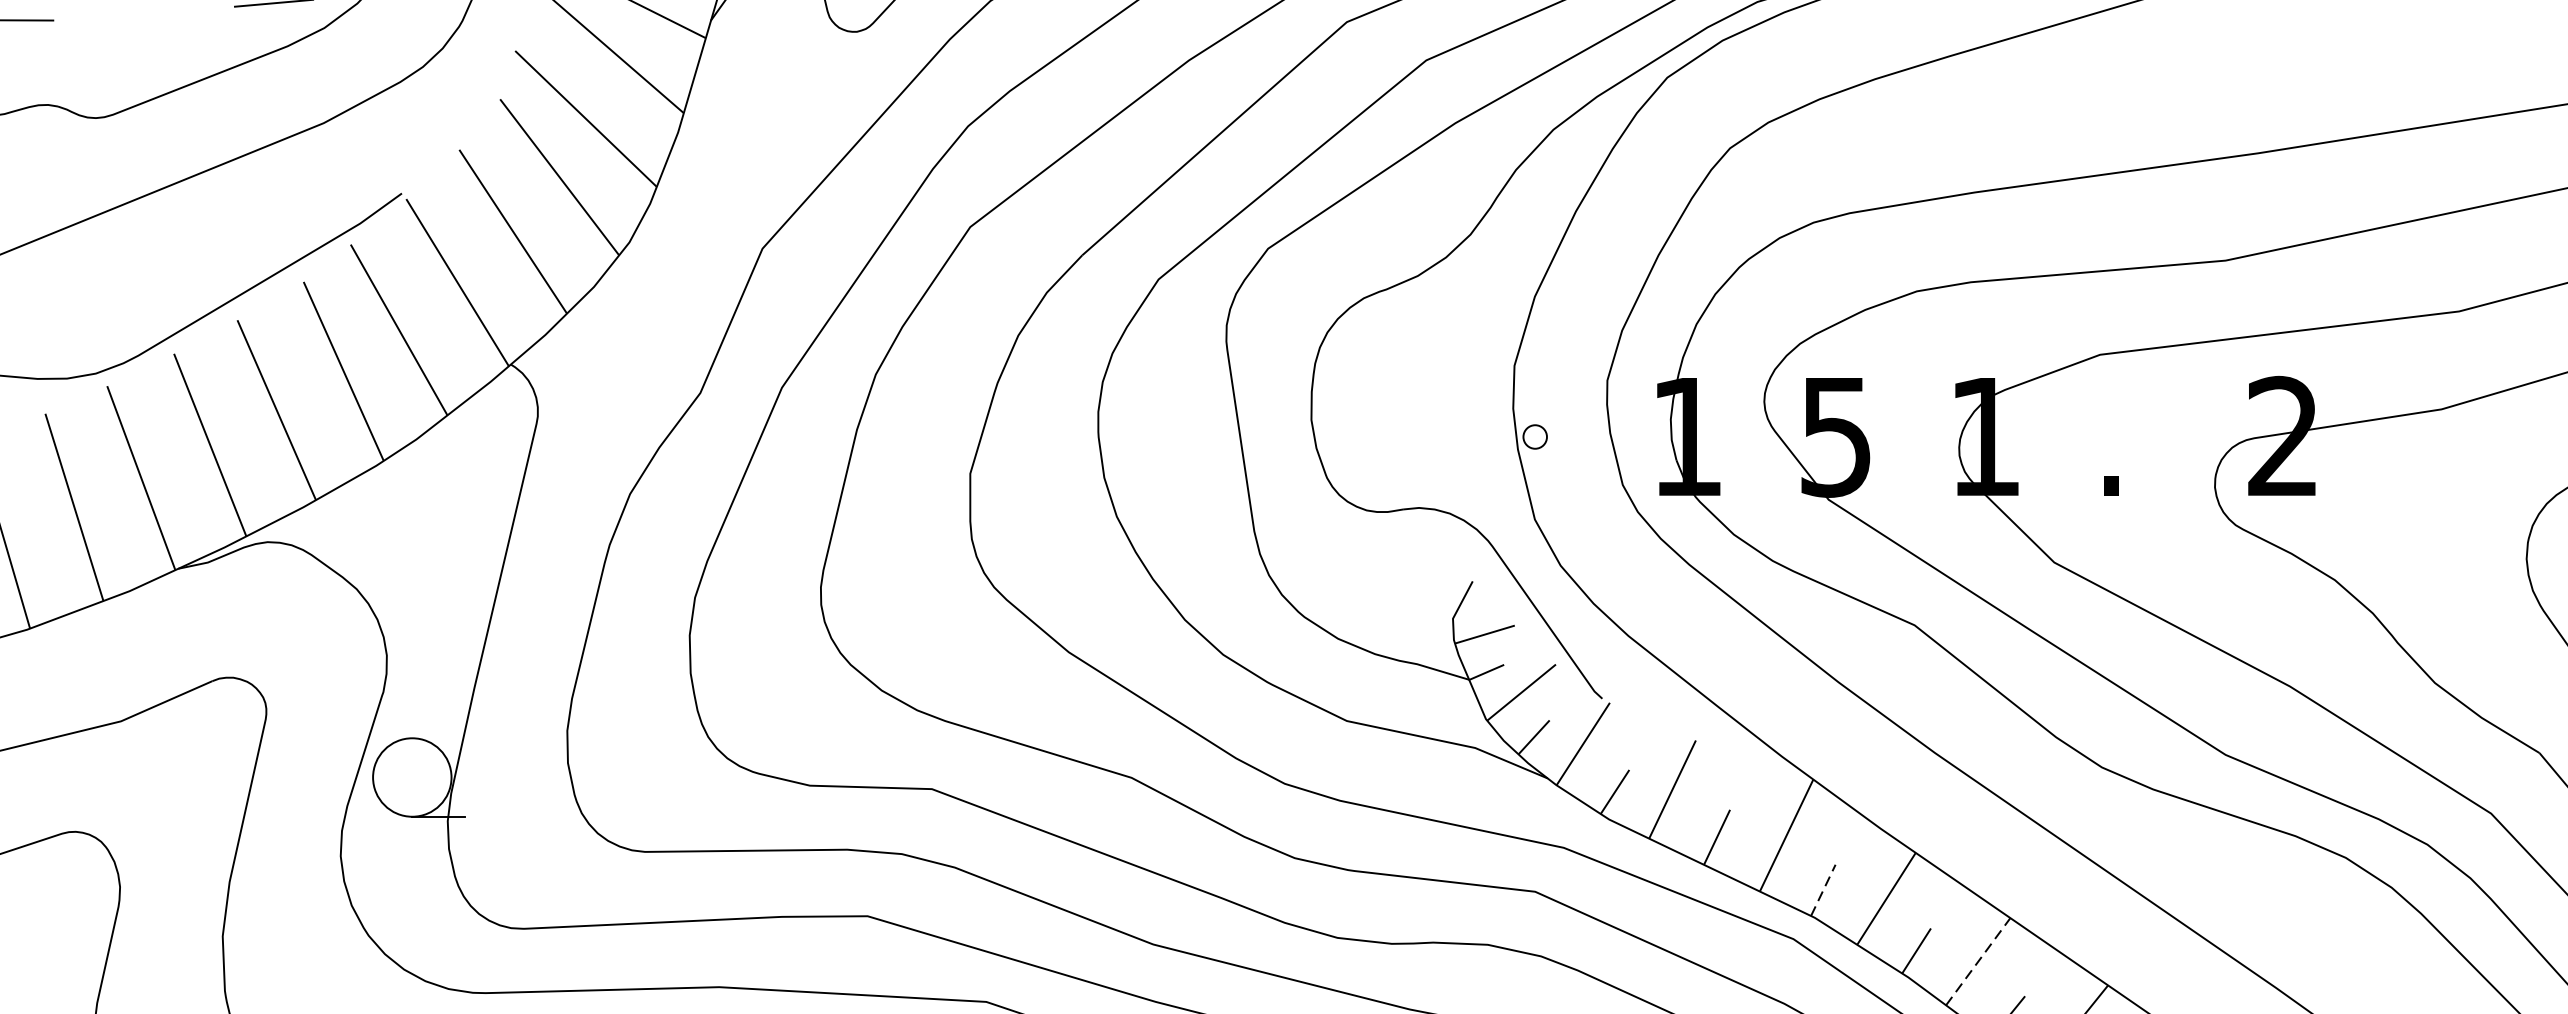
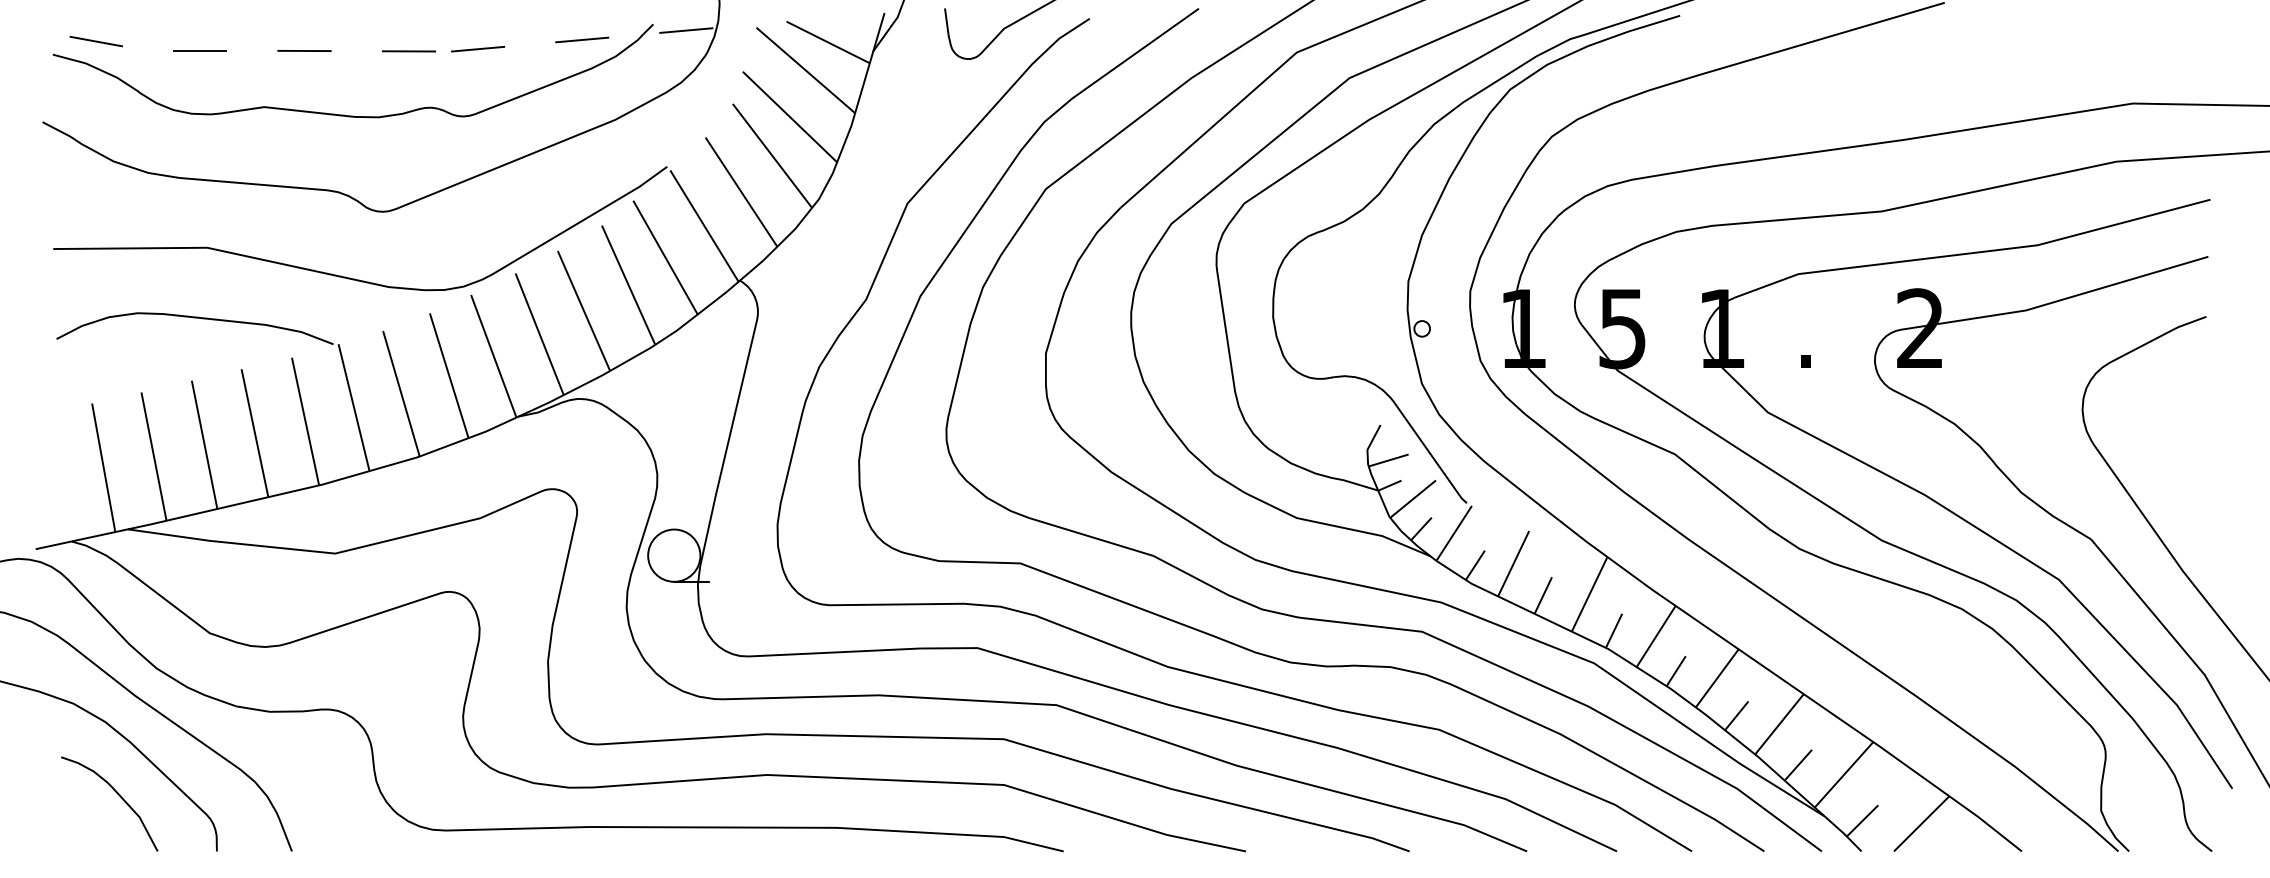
line: (118, 16) -> (478, 48), added
line: (1823, 889) -> (1614, 630), dashed -> solid
line: (1978, 960) -> (1717, 677), dashed -> solid

